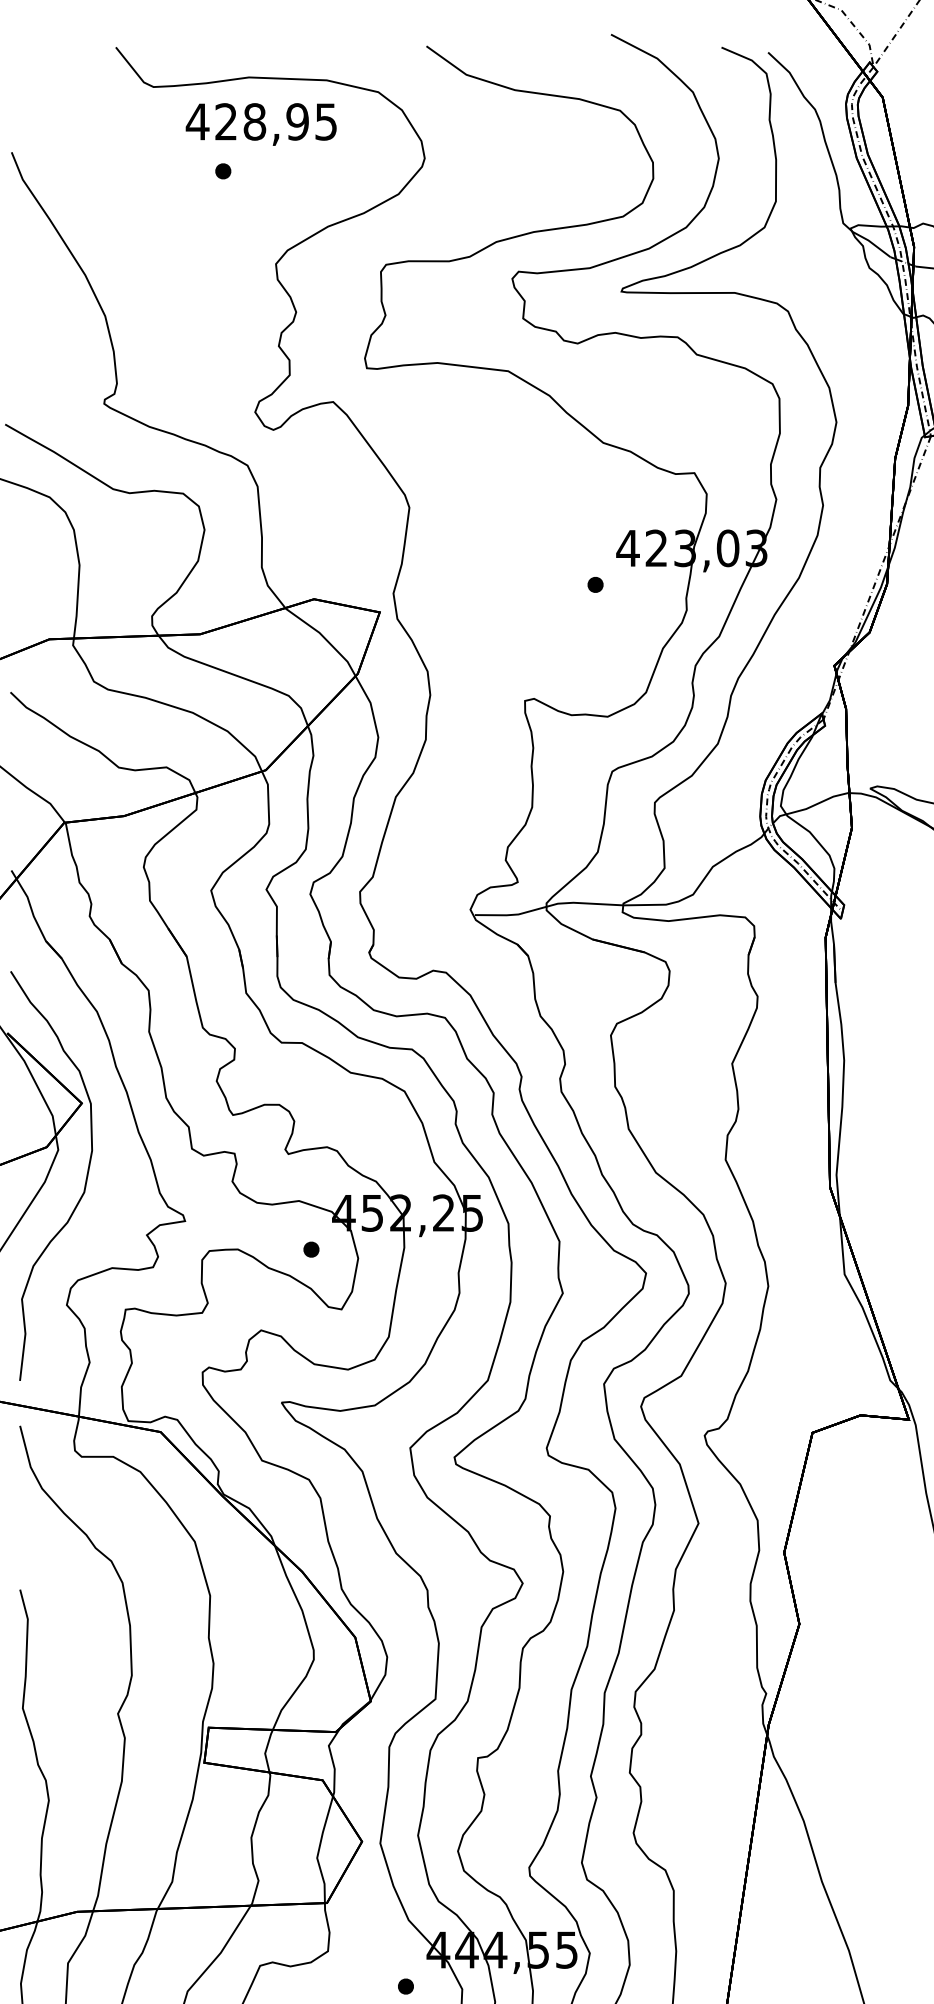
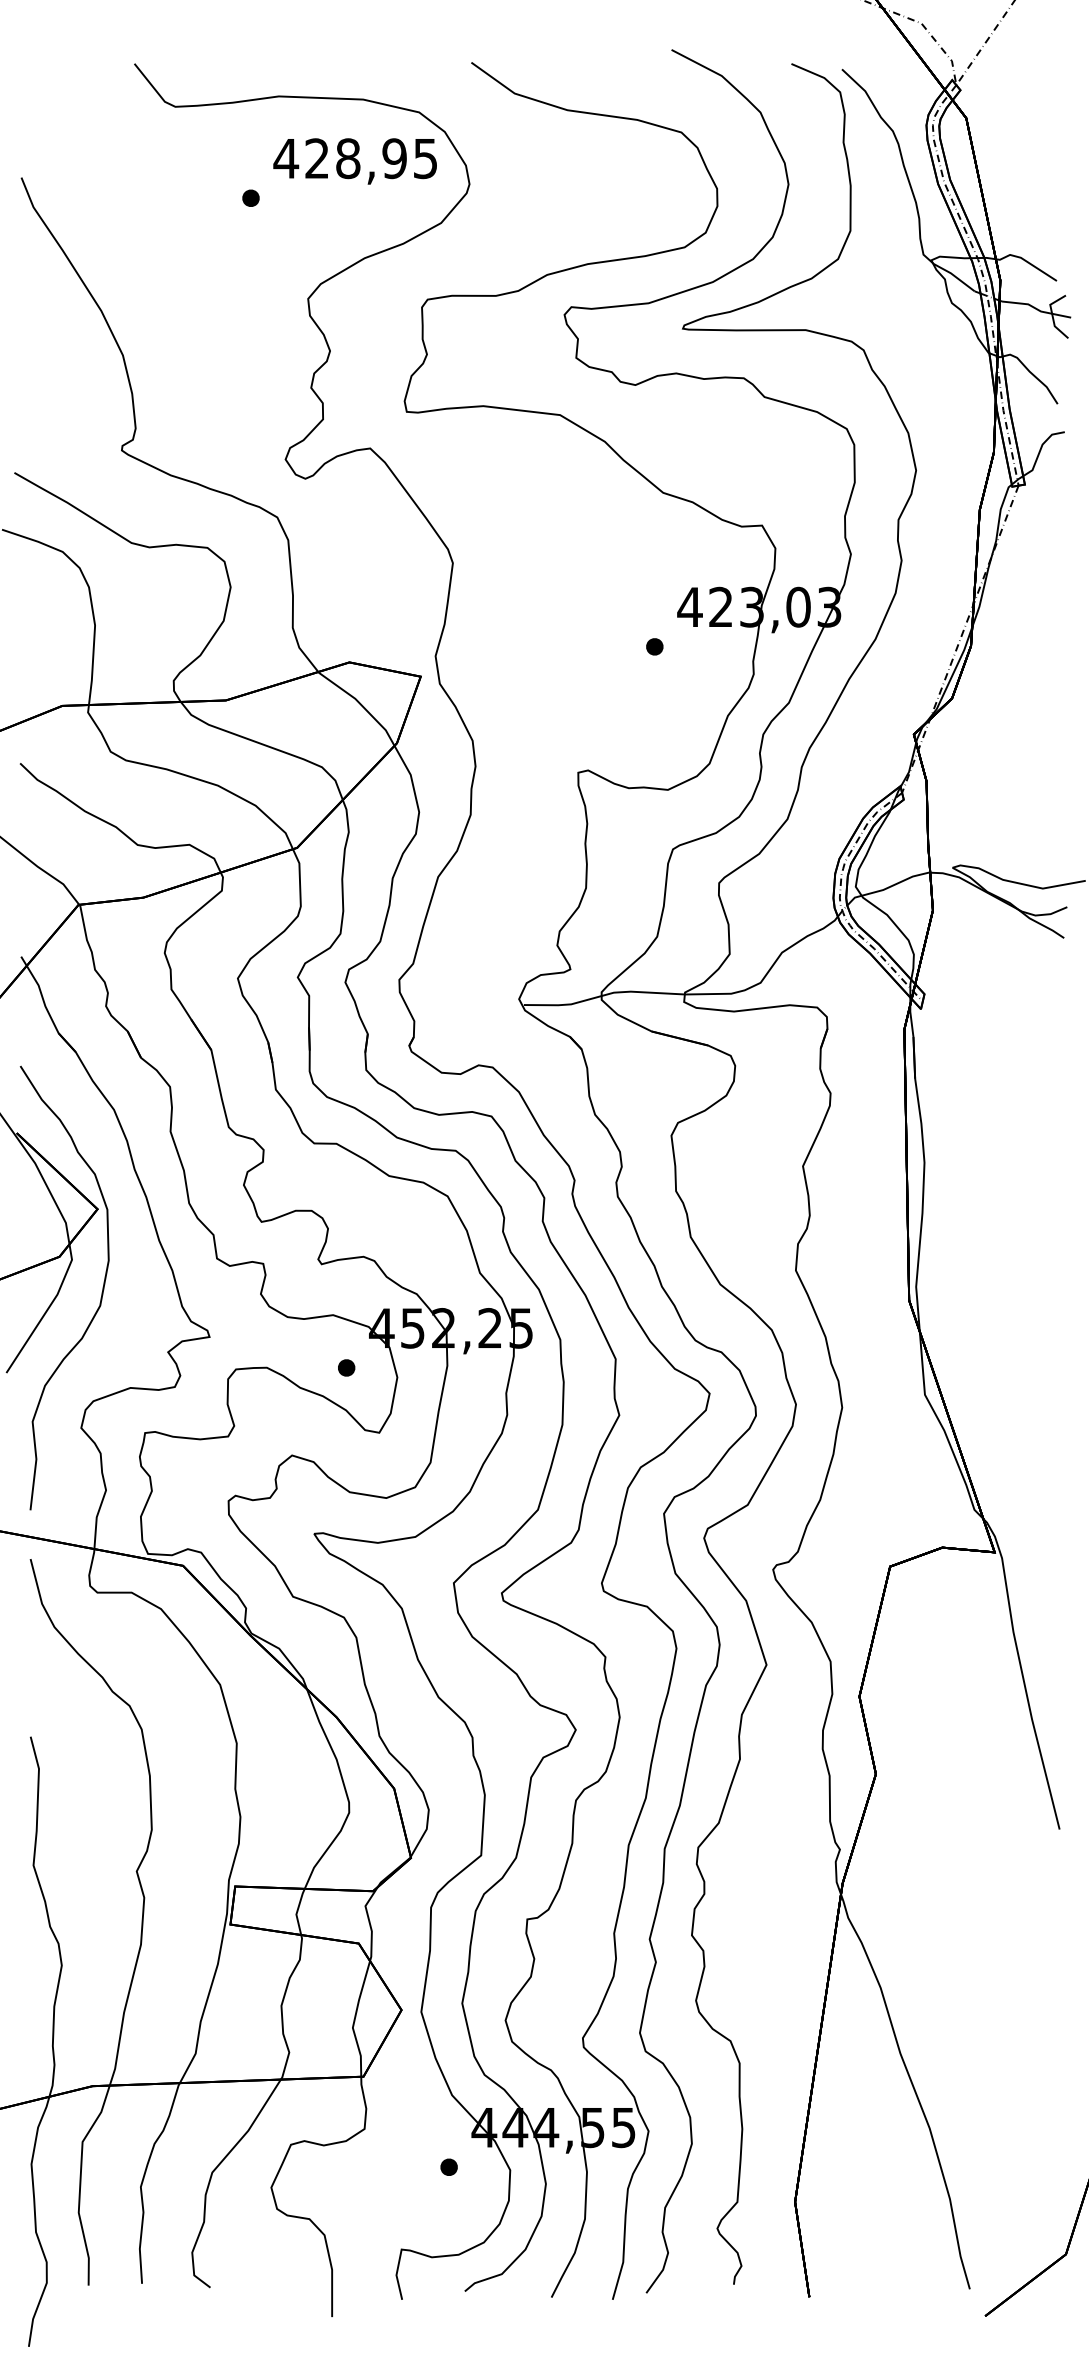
text: (260, 124) -> (354, 161), moved

